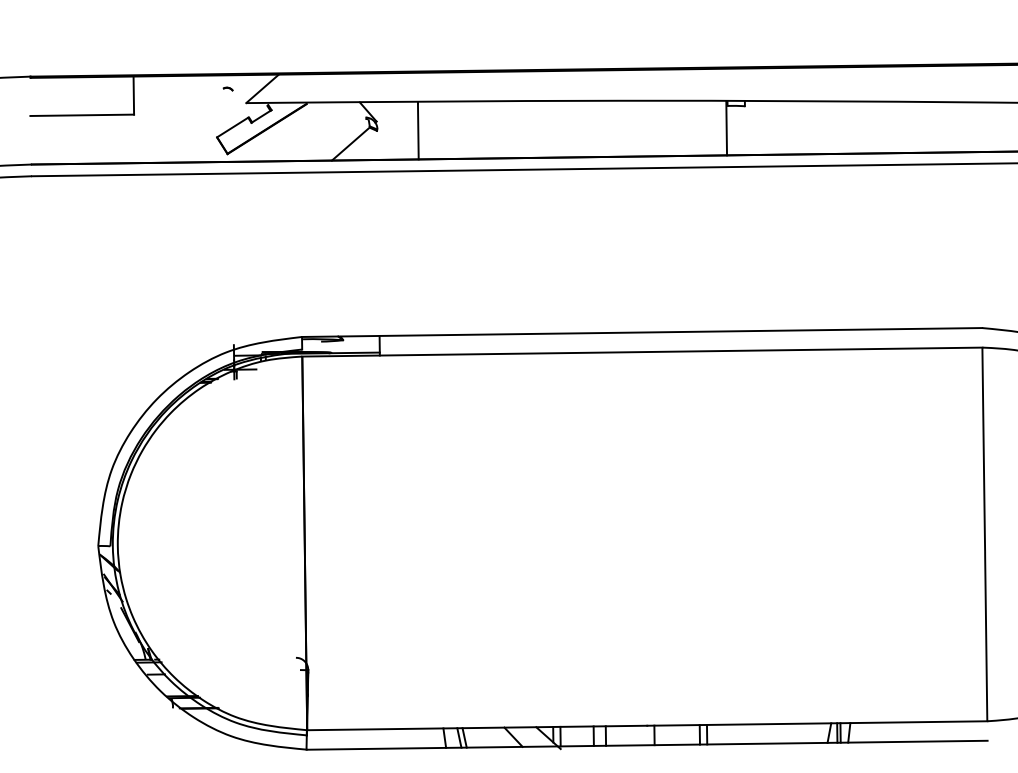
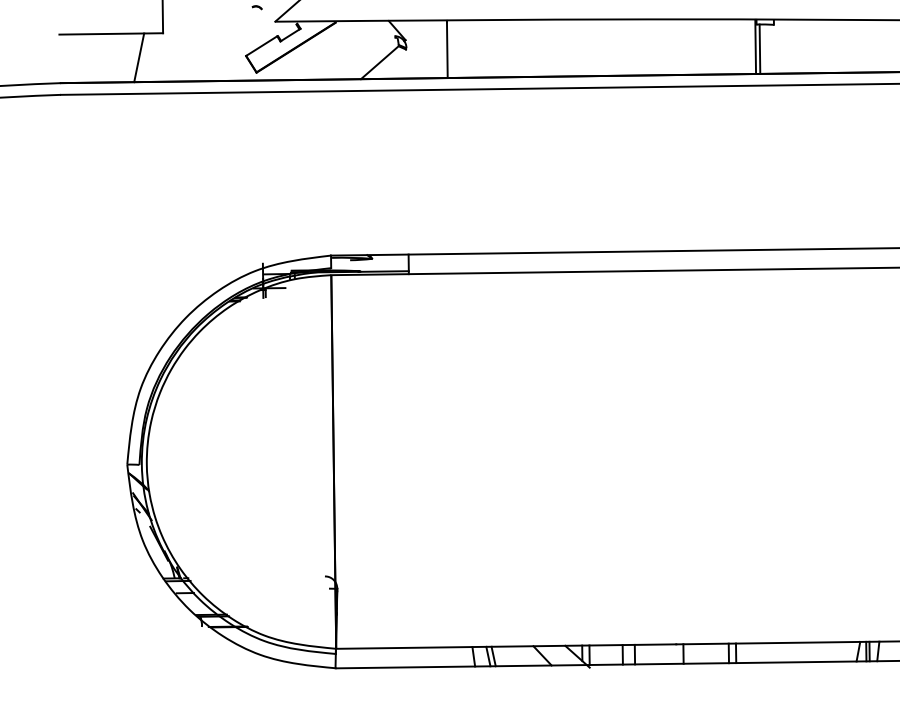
line: (730, 130) -> (759, 49), added
line: (110, 138) -> (139, 57), added

